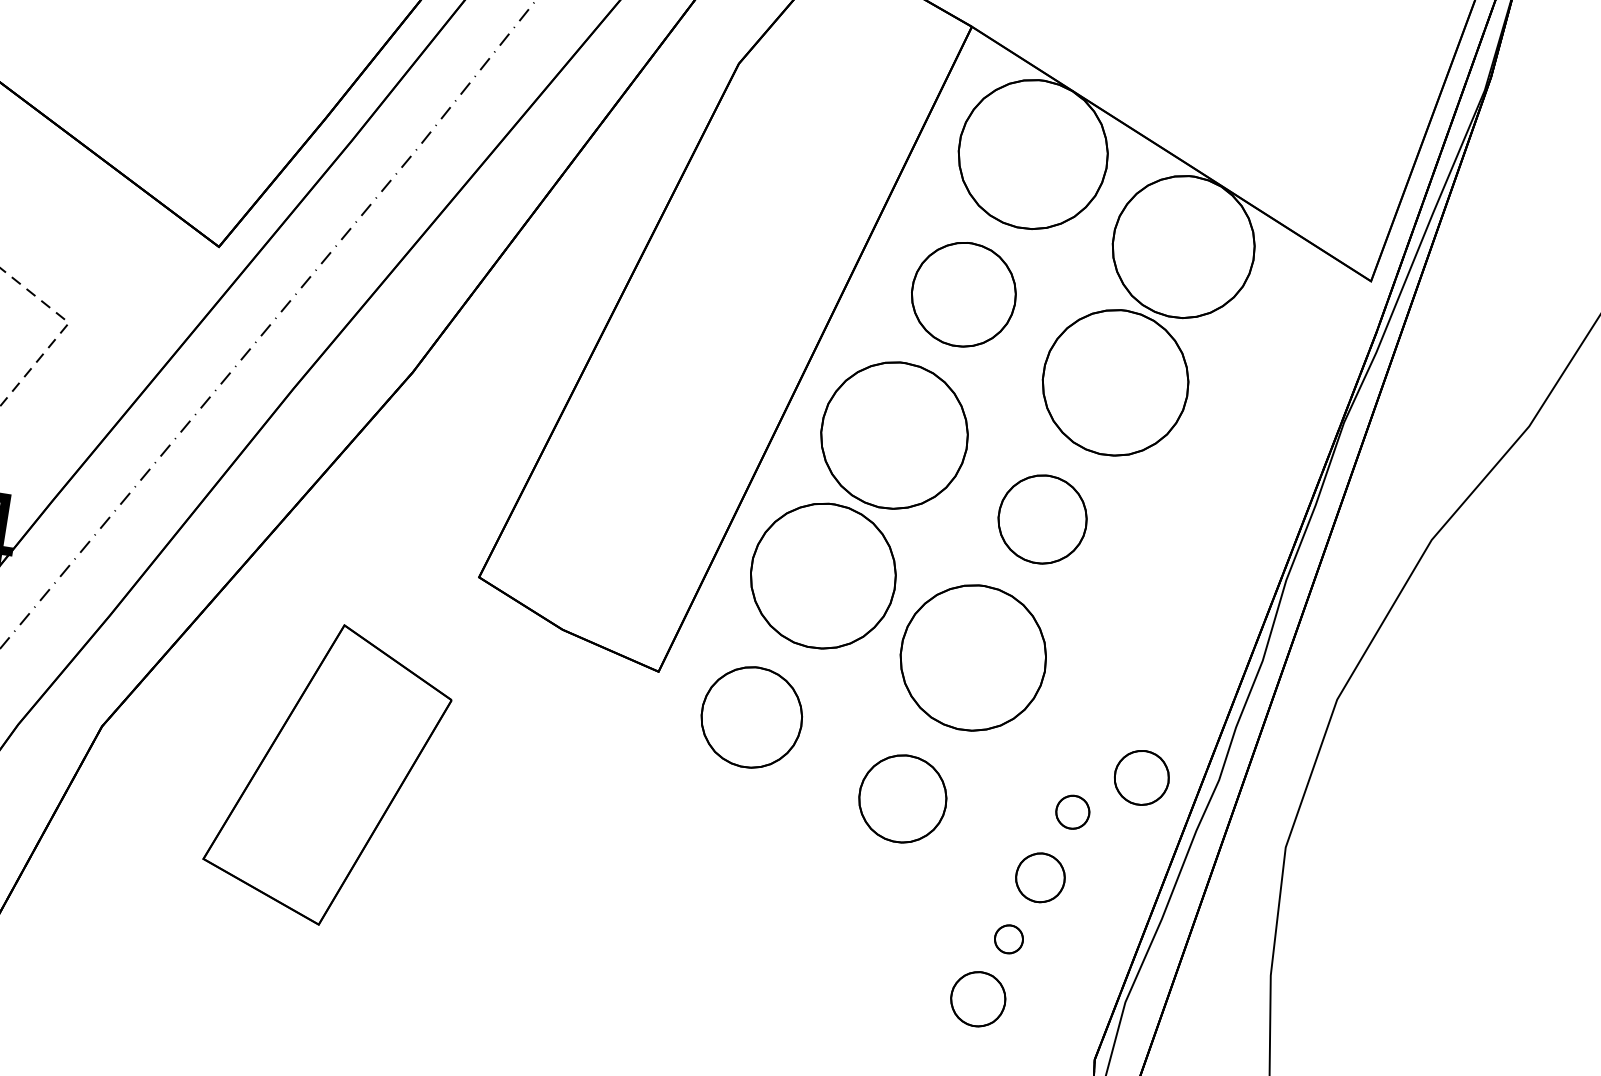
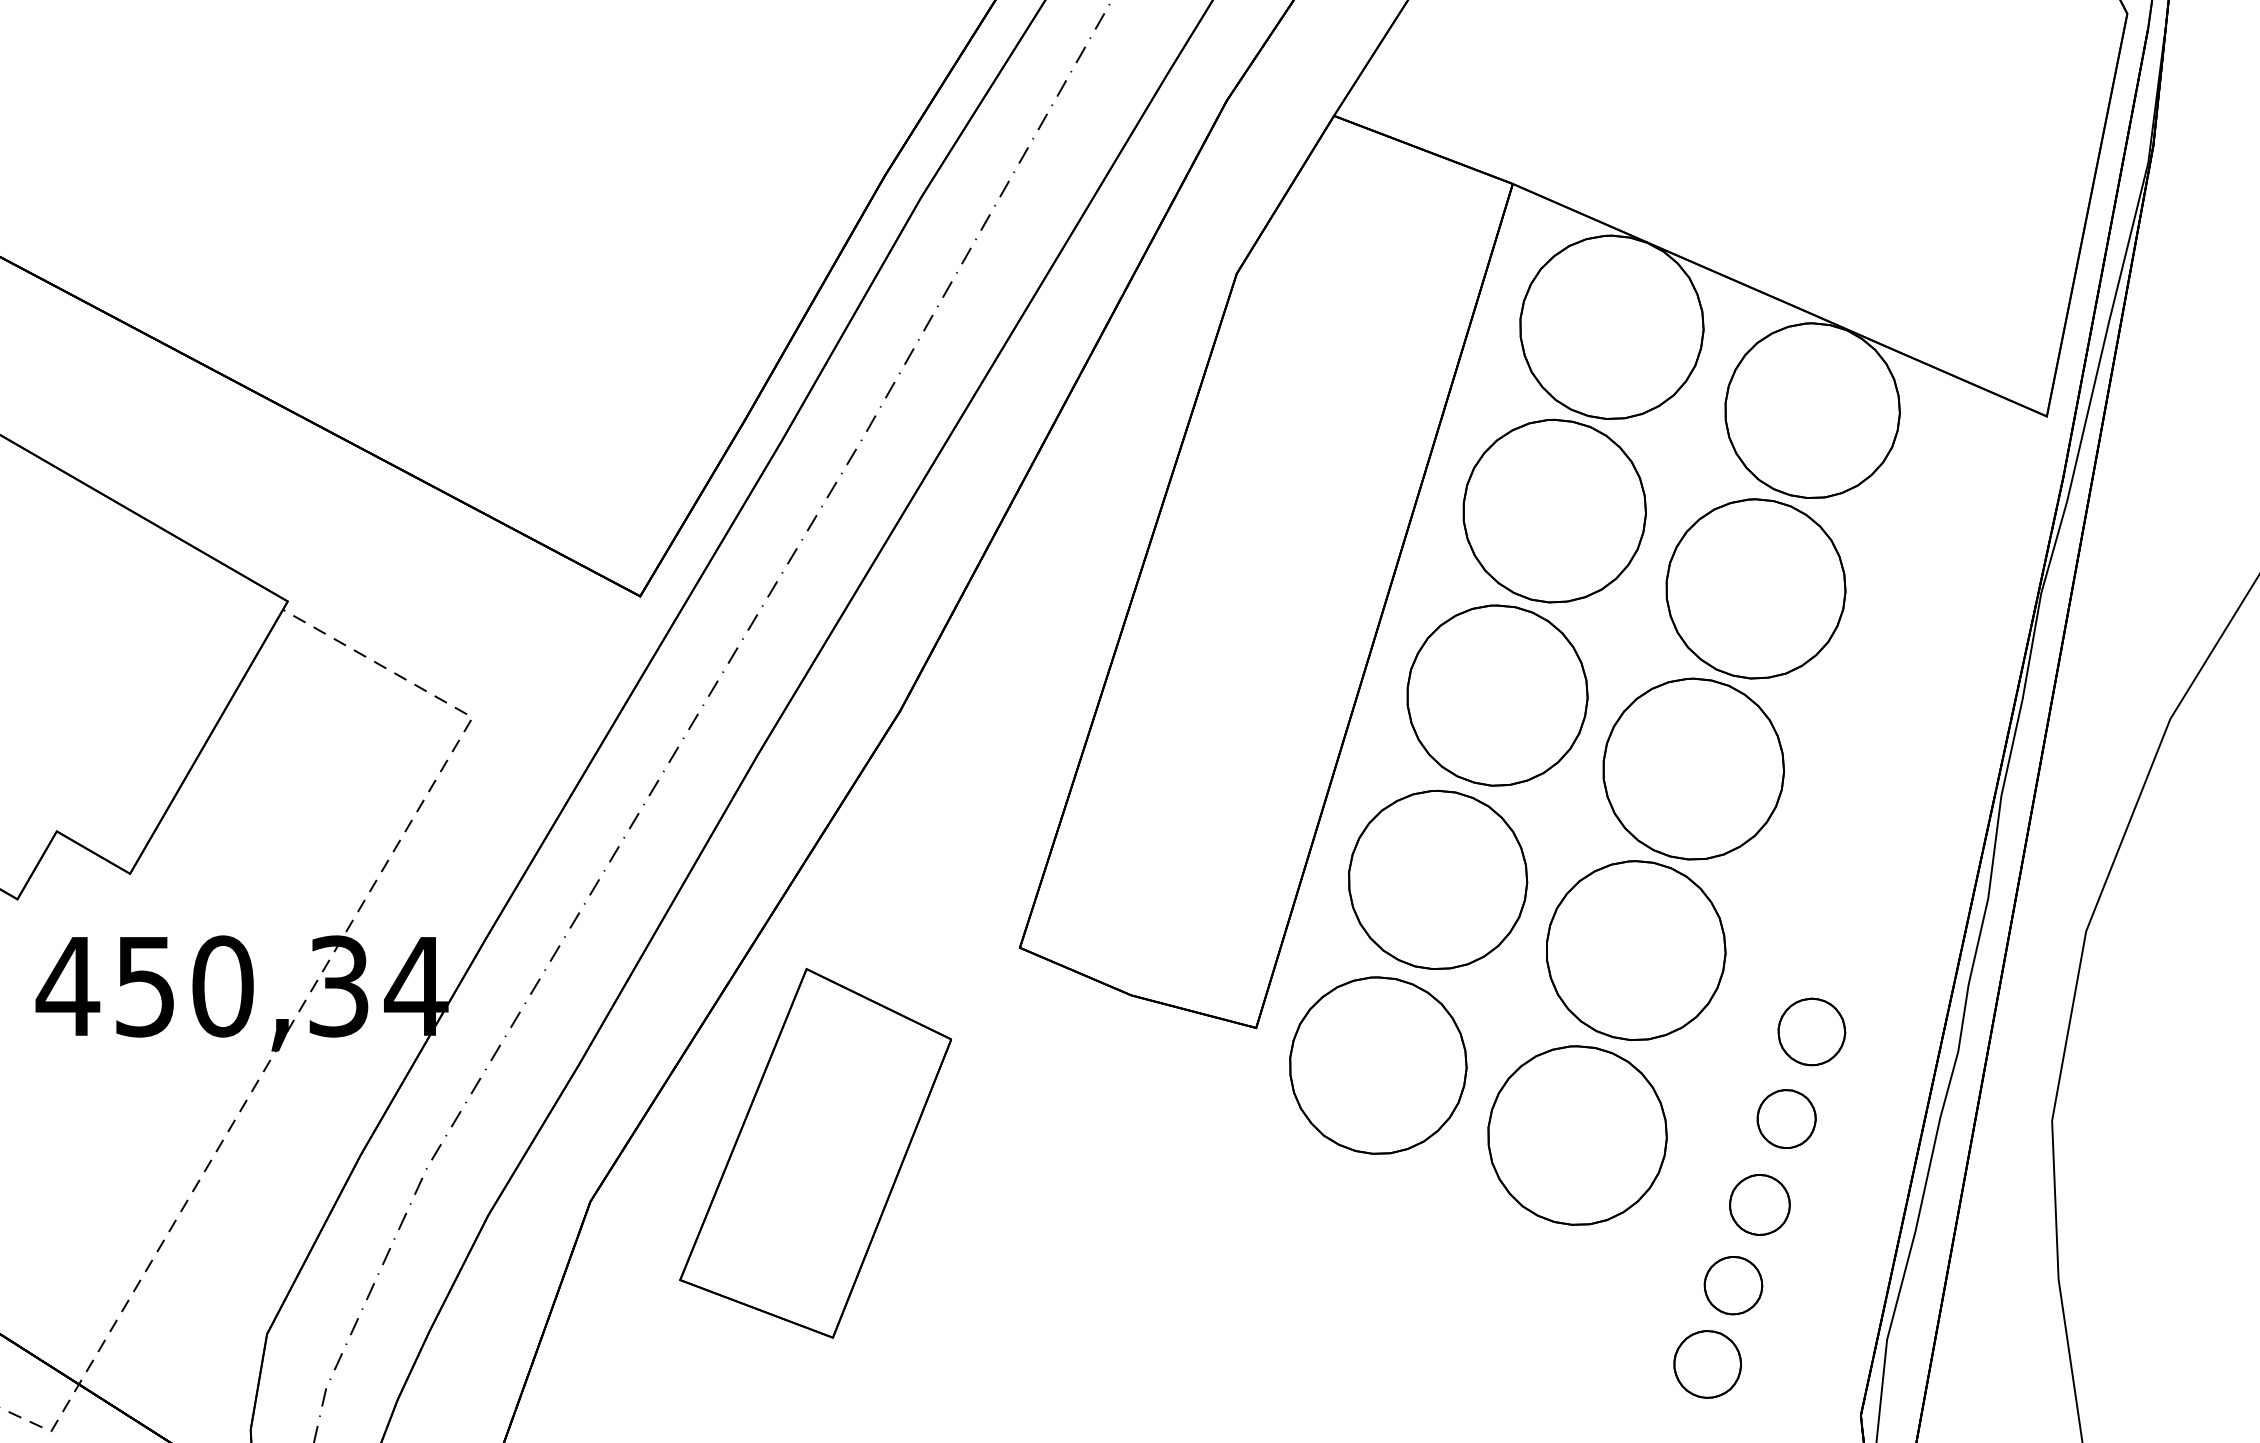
part: (963, 294) -> (1554, 510), size x1.43
part: (1042, 519) -> (1693, 768), size x1.67
part: (751, 717) -> (1378, 1065), size x1.43
part: (328, 774) -> (815, 1153), moved
part: (1141, 777) -> (1811, 1031), moved
part: (902, 798) -> (1577, 1135), size x1.67
part: (1072, 811) -> (1786, 1118), size x1.43
part: (1009, 939) -> (1733, 1285), size x1.67

